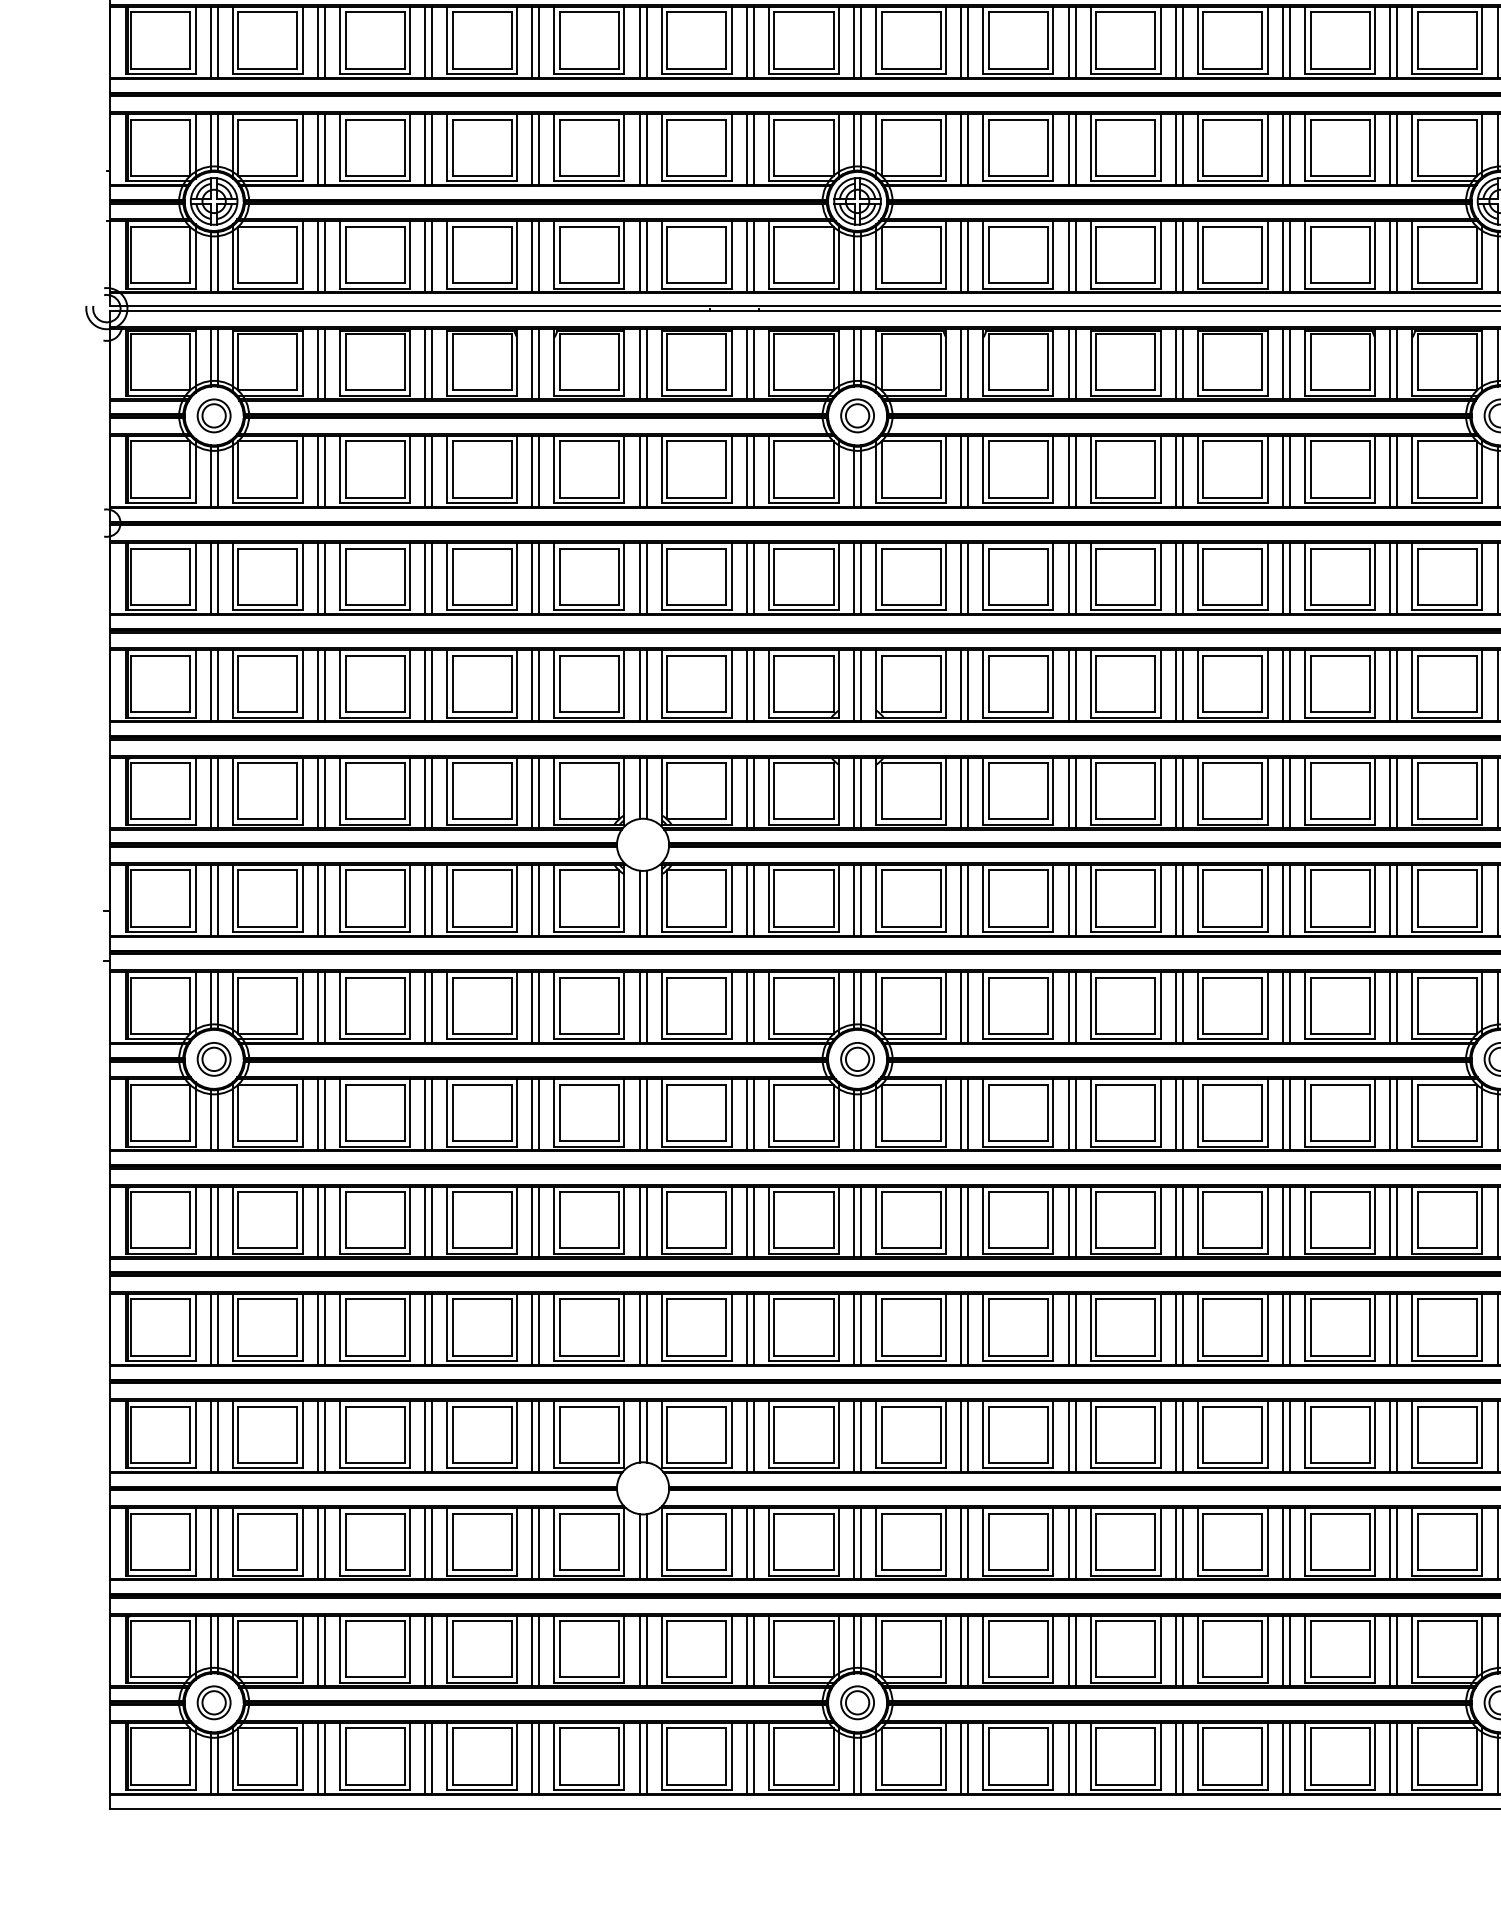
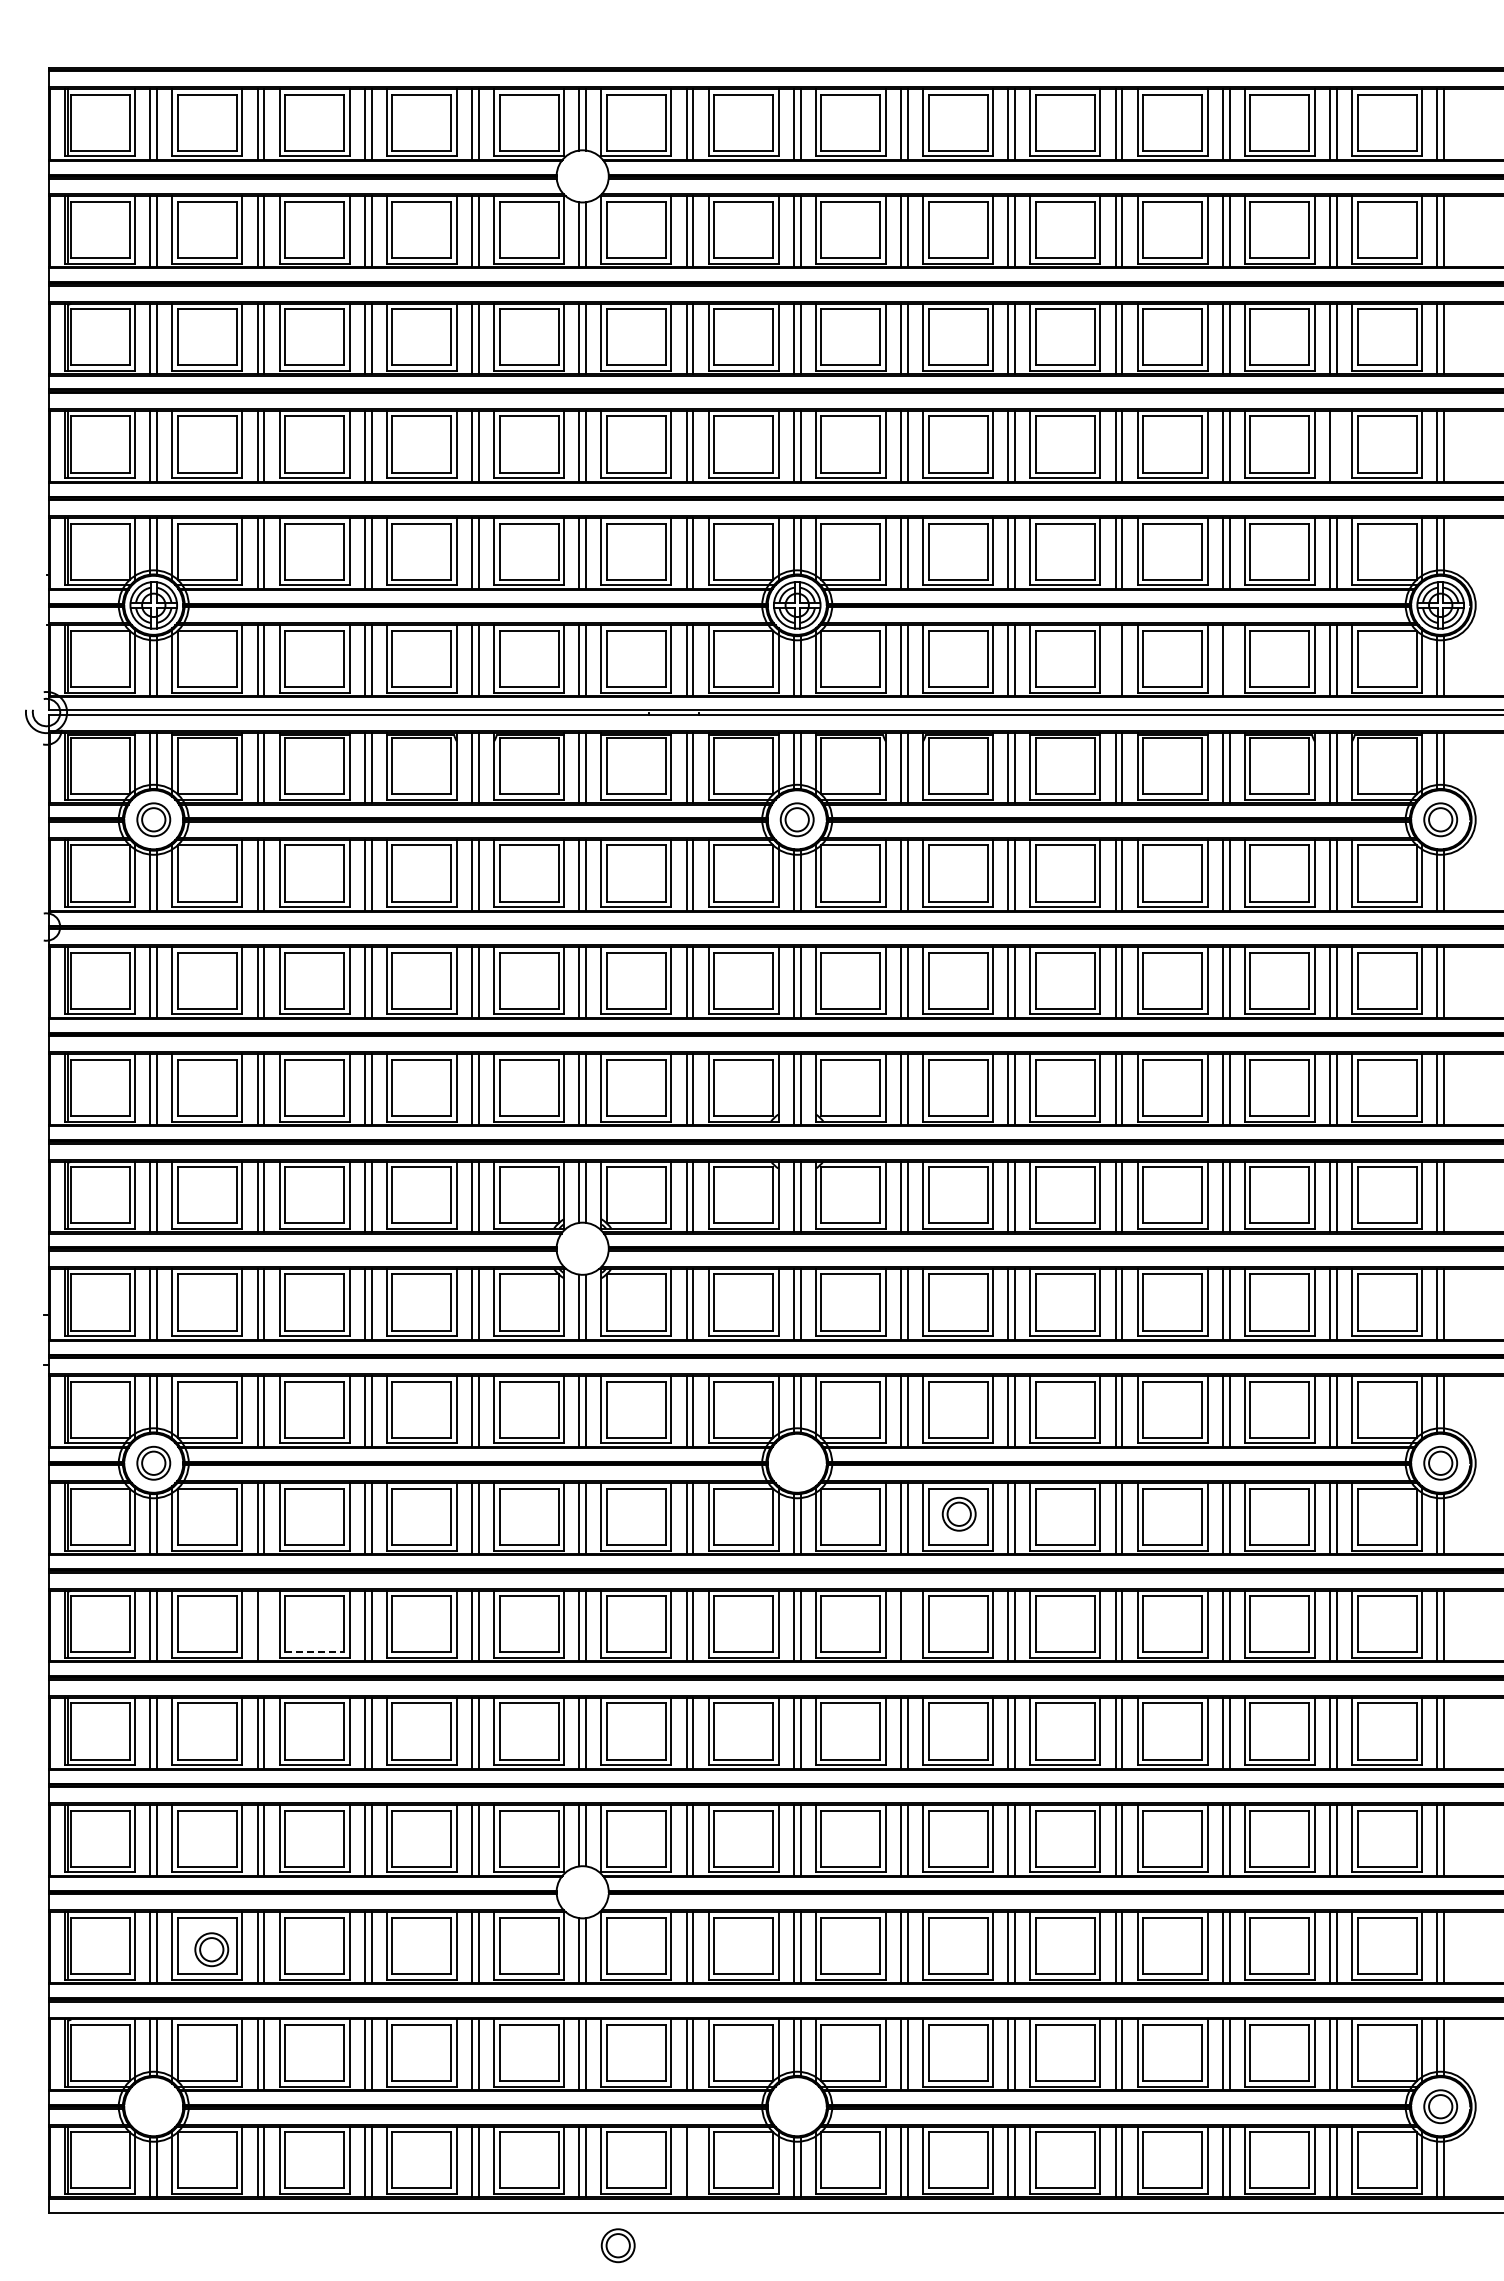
line: (1396, 41) -> (1336, 445), removed
line: (1175, 256) -> (1115, 660), removed
line: (1289, 256) -> (1229, 660), removed
part: (856, 1058) -> (958, 1513), moved
line: (324, 1221) -> (264, 1625), removed
line: (967, 1221) -> (907, 1625), removed
line: (374, 1248) -> (314, 1652), solid -> dashed
part: (213, 1702) -> (211, 1949), moved
part: (856, 1702) -> (617, 2245), moved
line: (753, 1757) -> (693, 2161), removed

